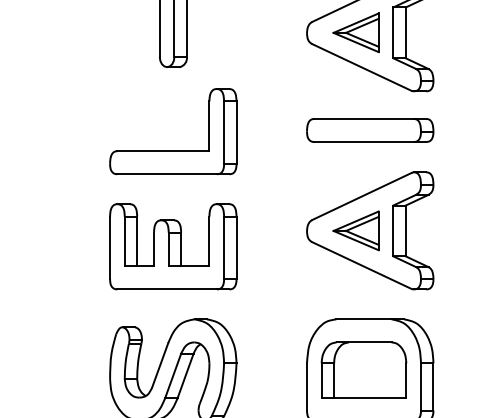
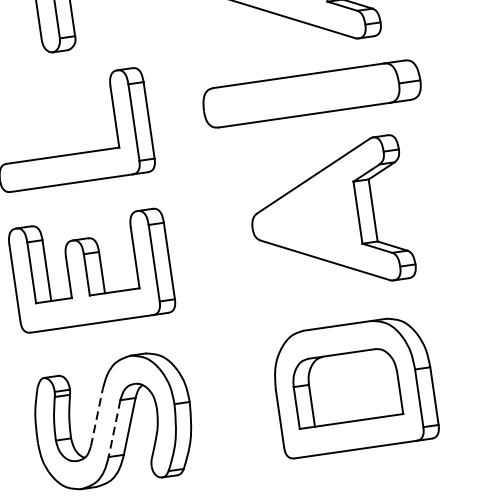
part: (370, 130) -> (312, 93), size x1.4
part: (355, 230) -> (311, 218), removed
line: (160, 365) -> (97, 418), solid -> dashed
line: (173, 376) -> (115, 429), solid -> dashed

